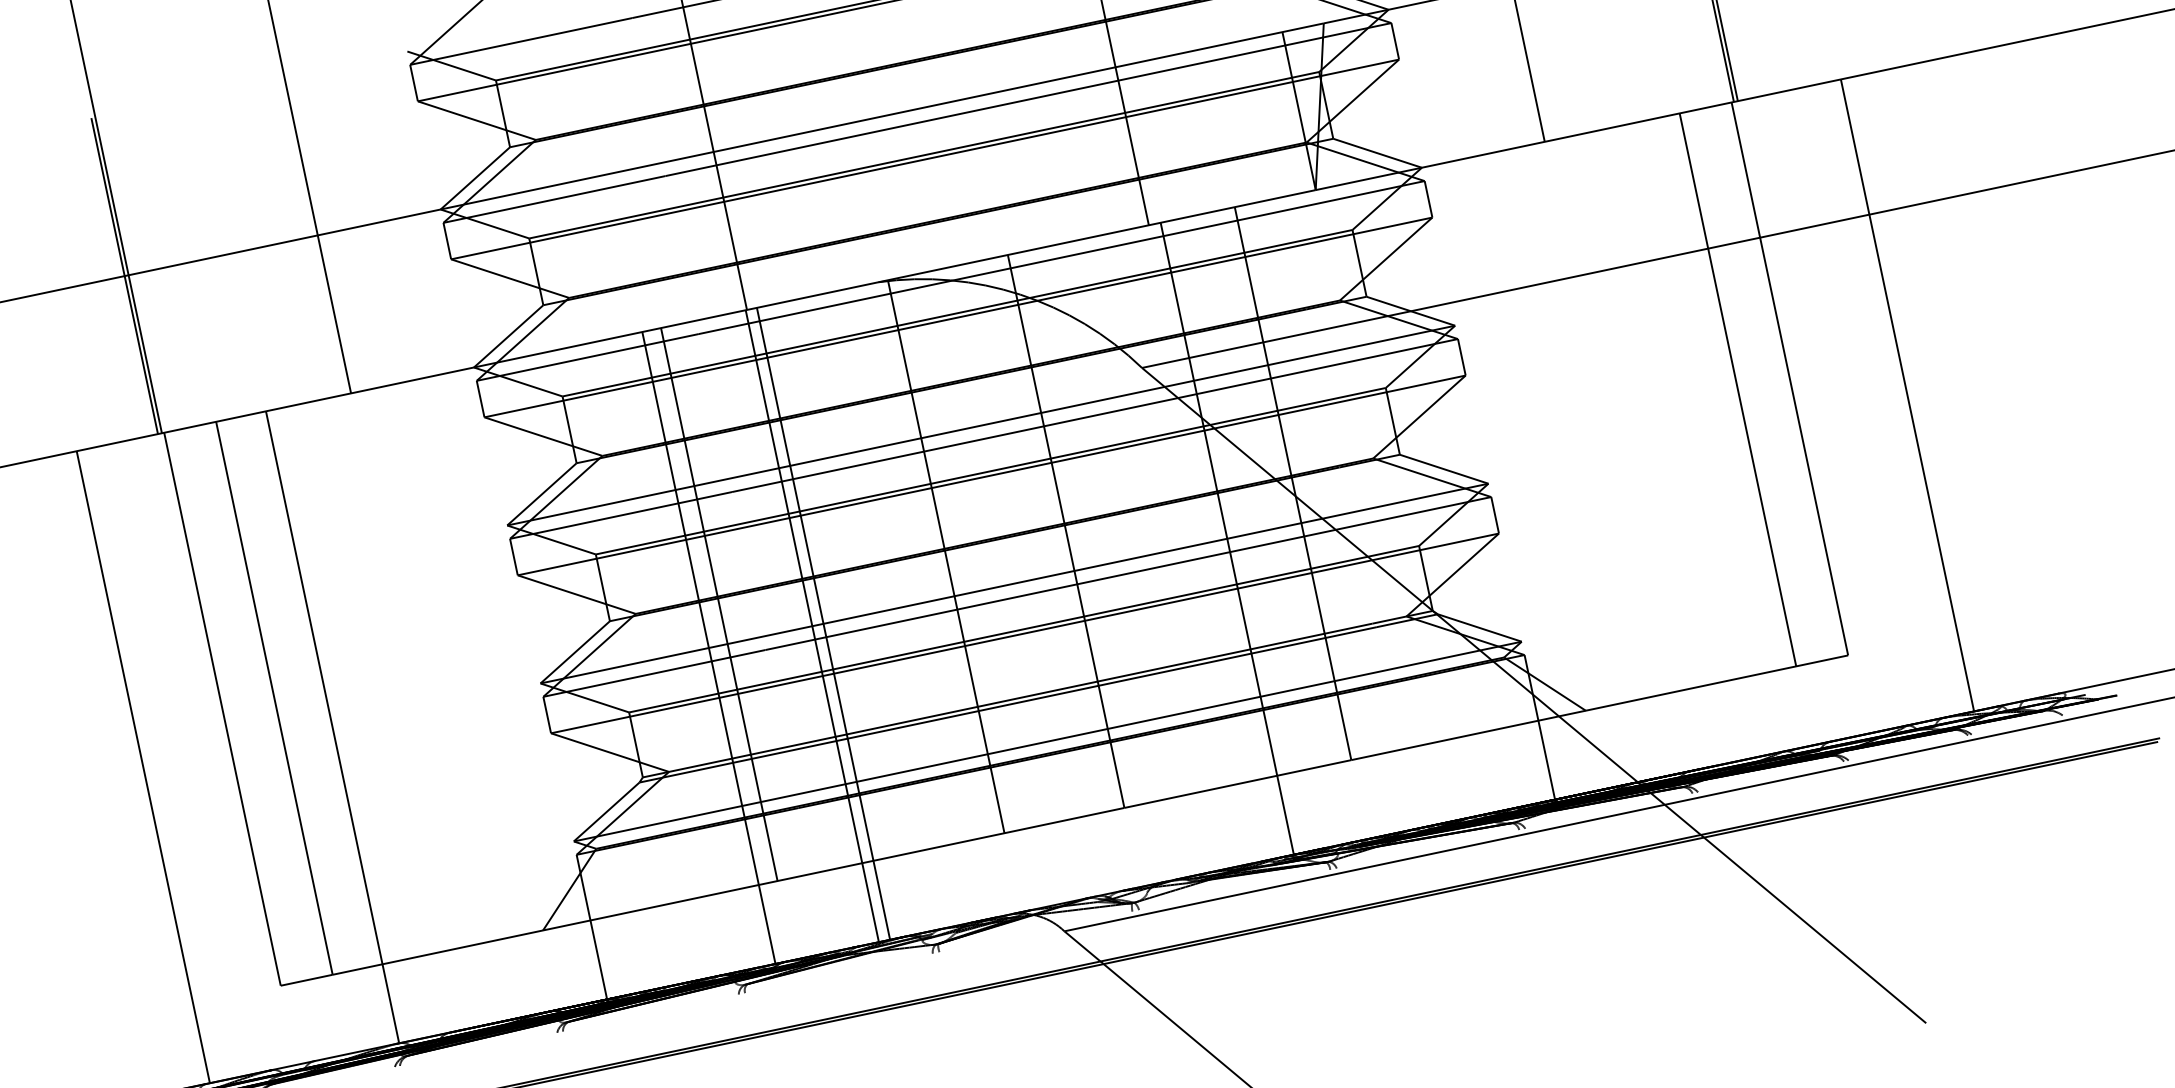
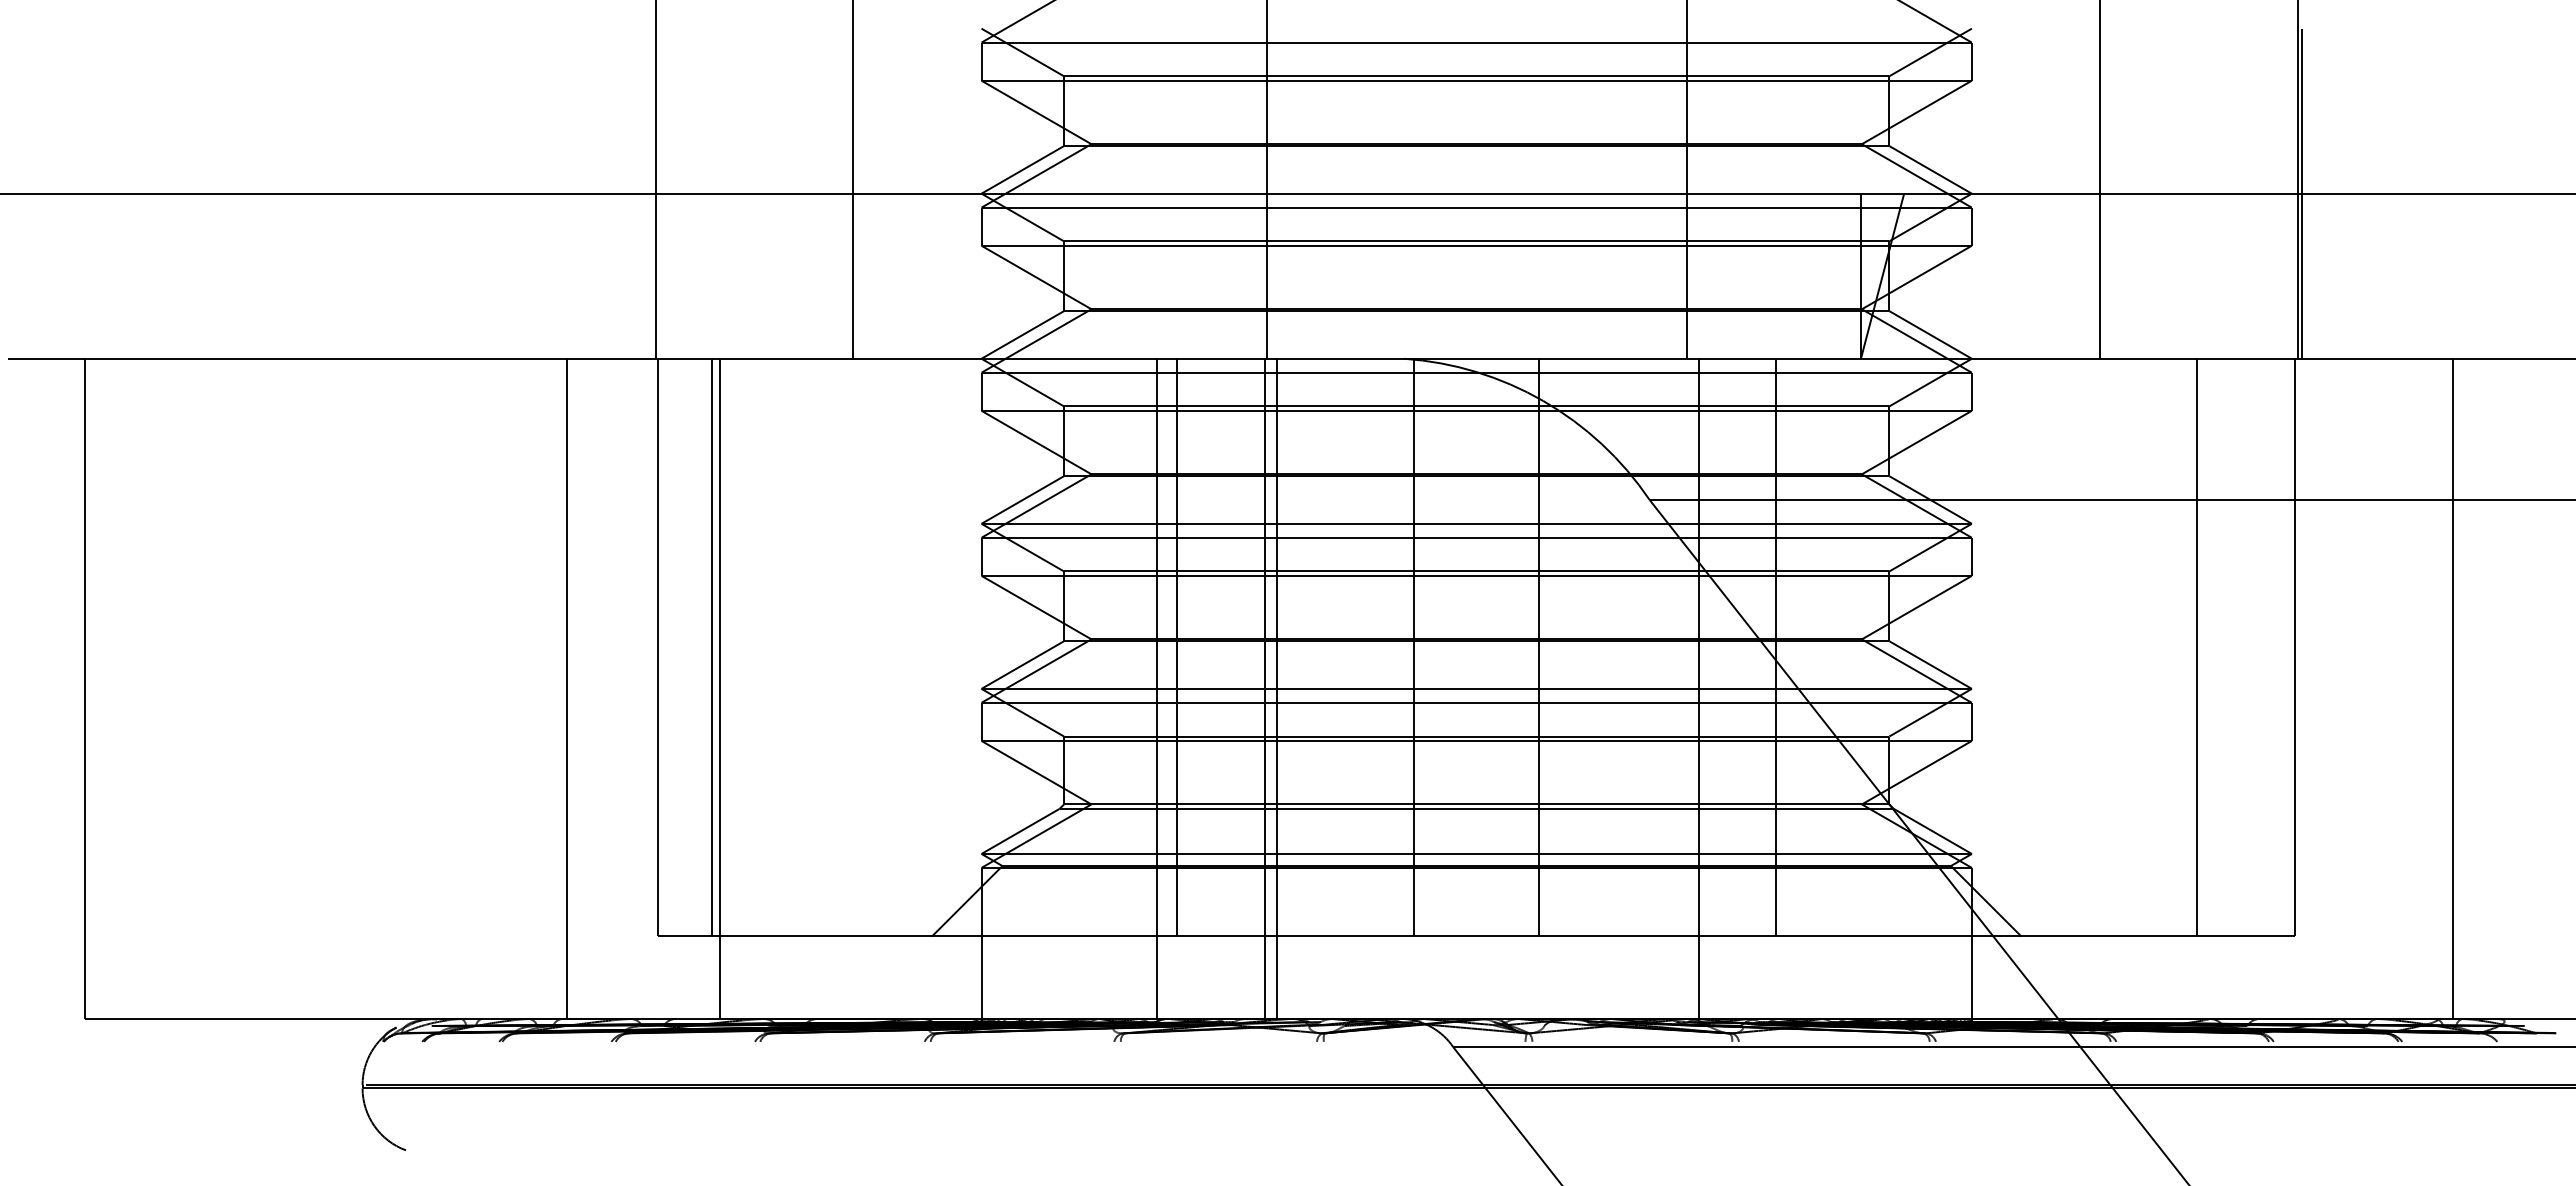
line: (124, 275) -> (651, 193), removed
line: (1738, 389) -> (2197, 647), moved
line: (1907, 395) -> (2452, 688), moved
line: (332, 726) -> (720, 688), moved

